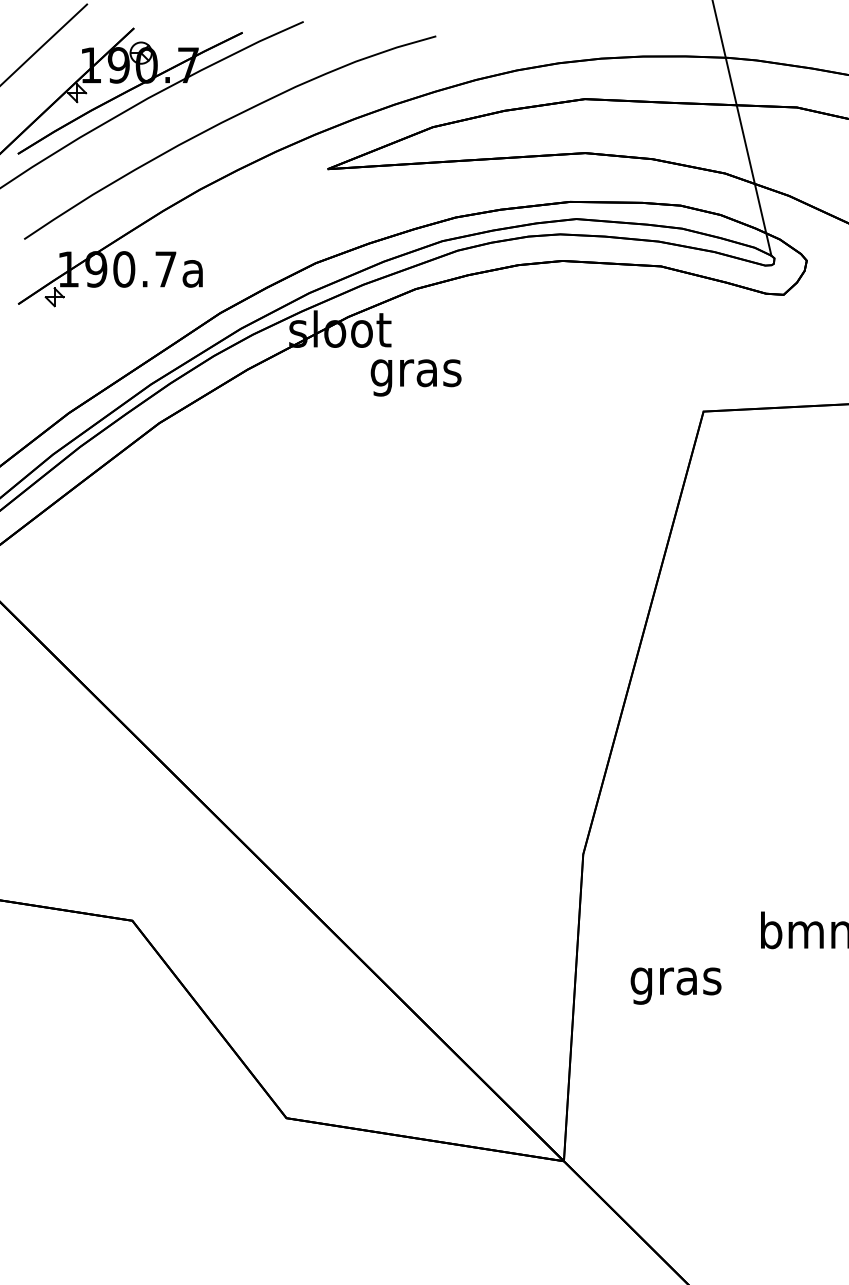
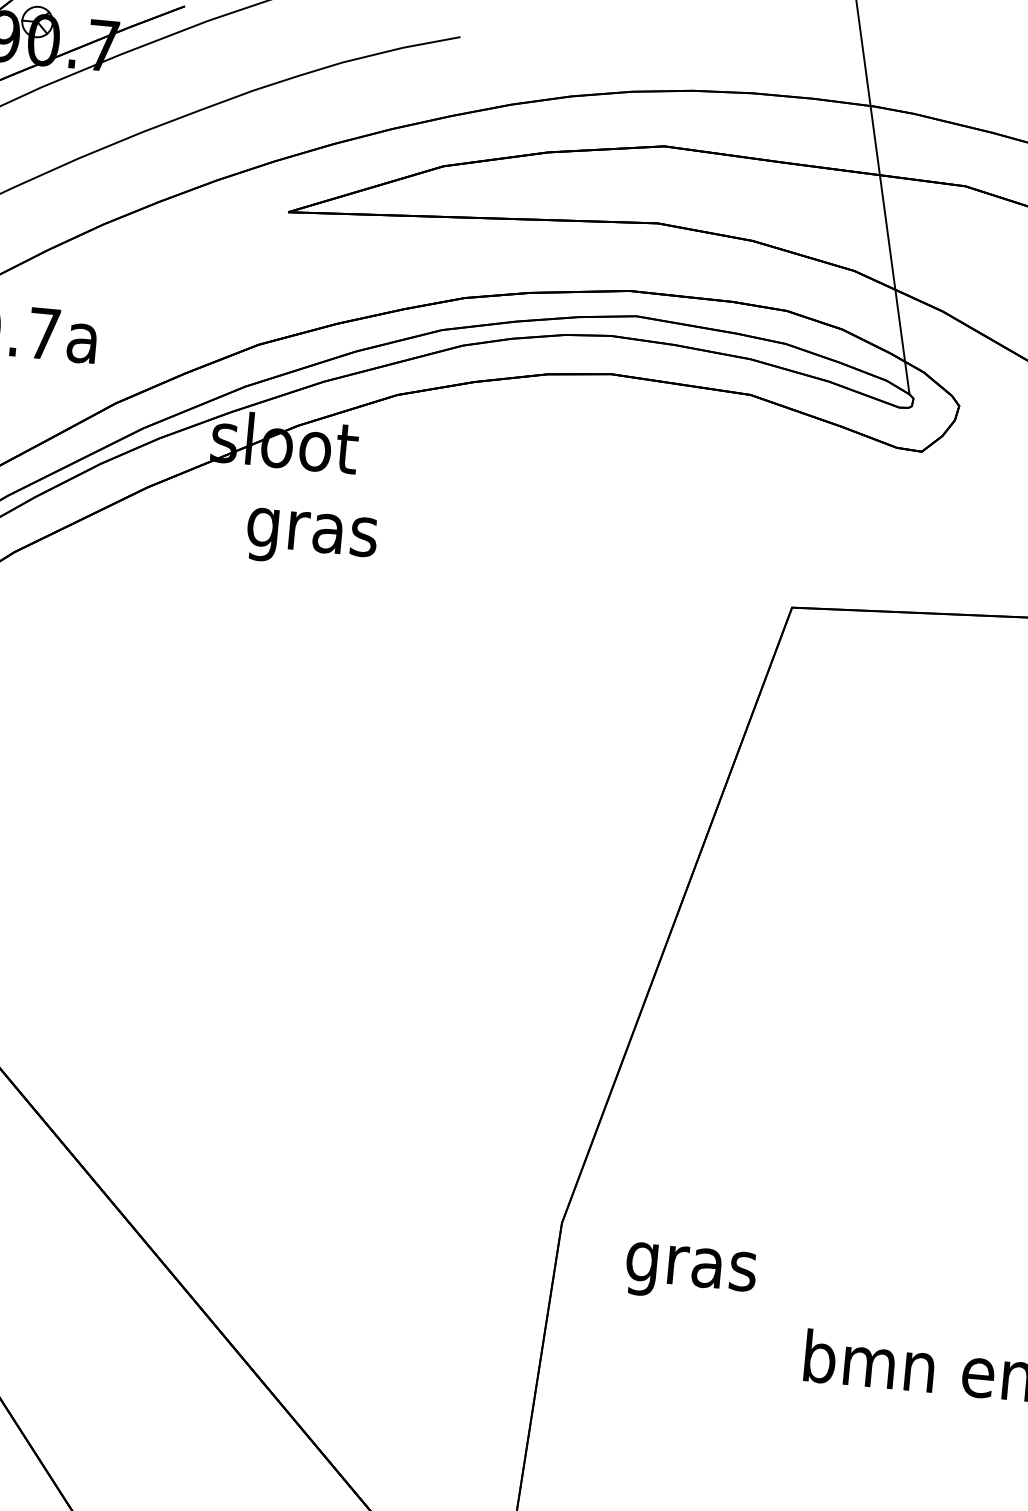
text: (415, 377) -> (310, 538), moved
text: (675, 985) -> (690, 1272), moved

